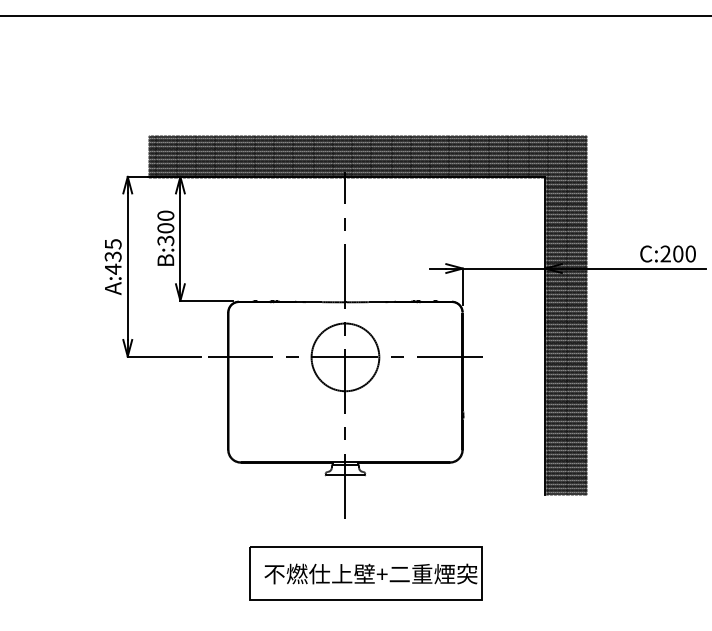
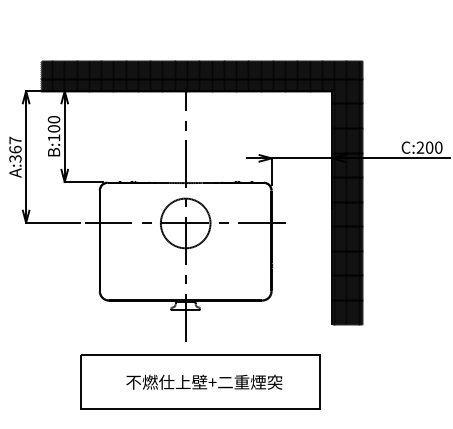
text: (165, 240) -> (53, 137), B:300 -> B:100
text: (112, 256) -> (14, 149), A:435 -> A:367
part: (365, 573) -> (200, 381), size x1.4

